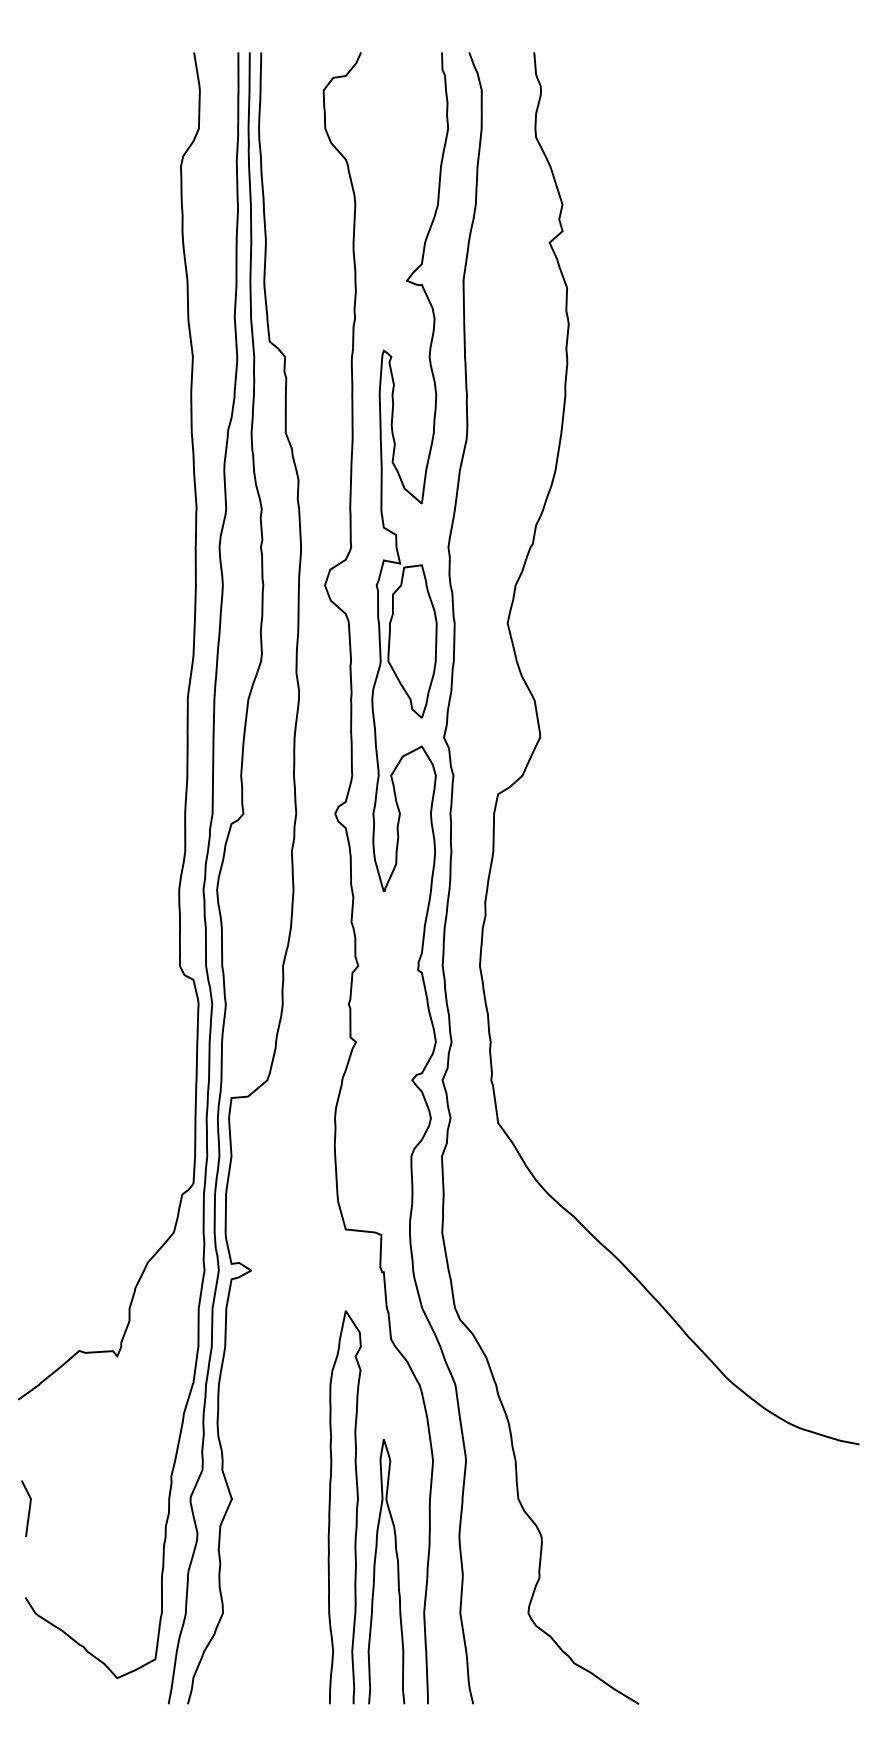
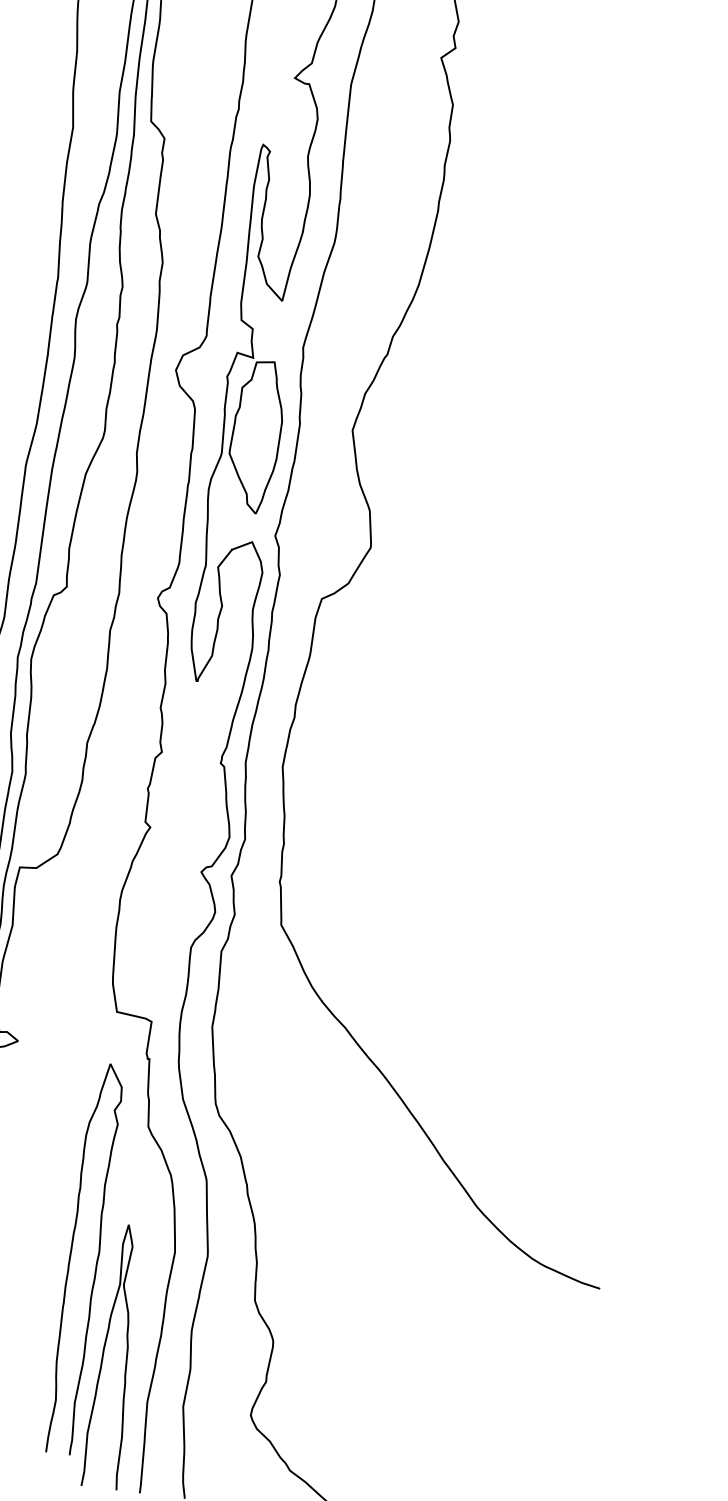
curve: (356, 1507) -> (96, 1260), moved

